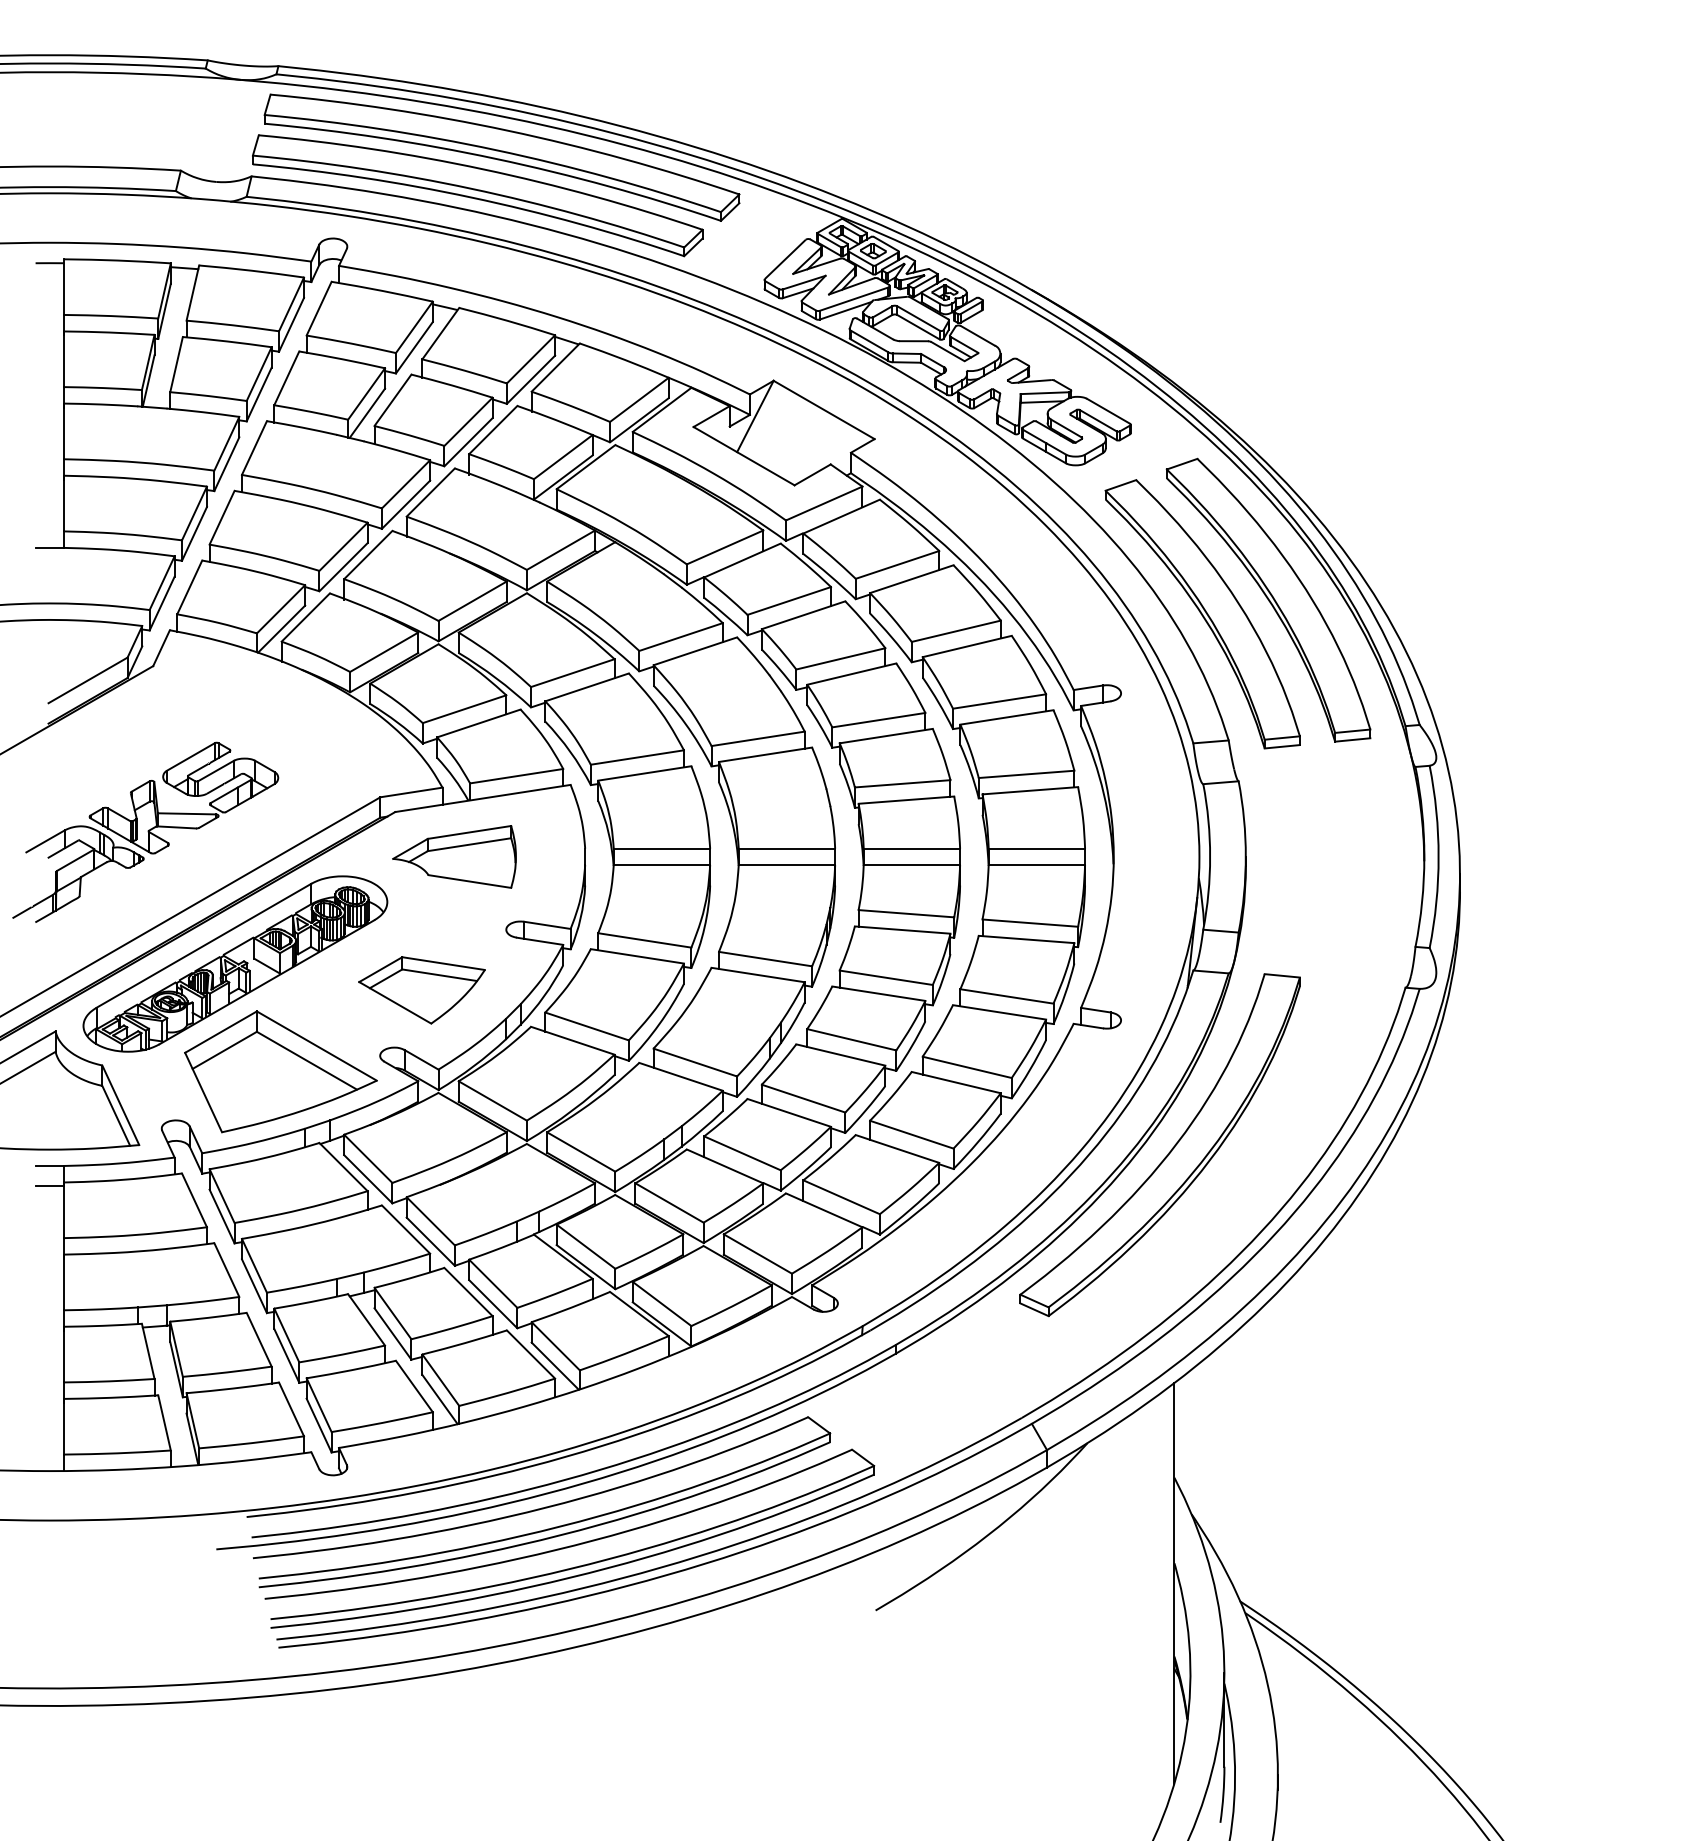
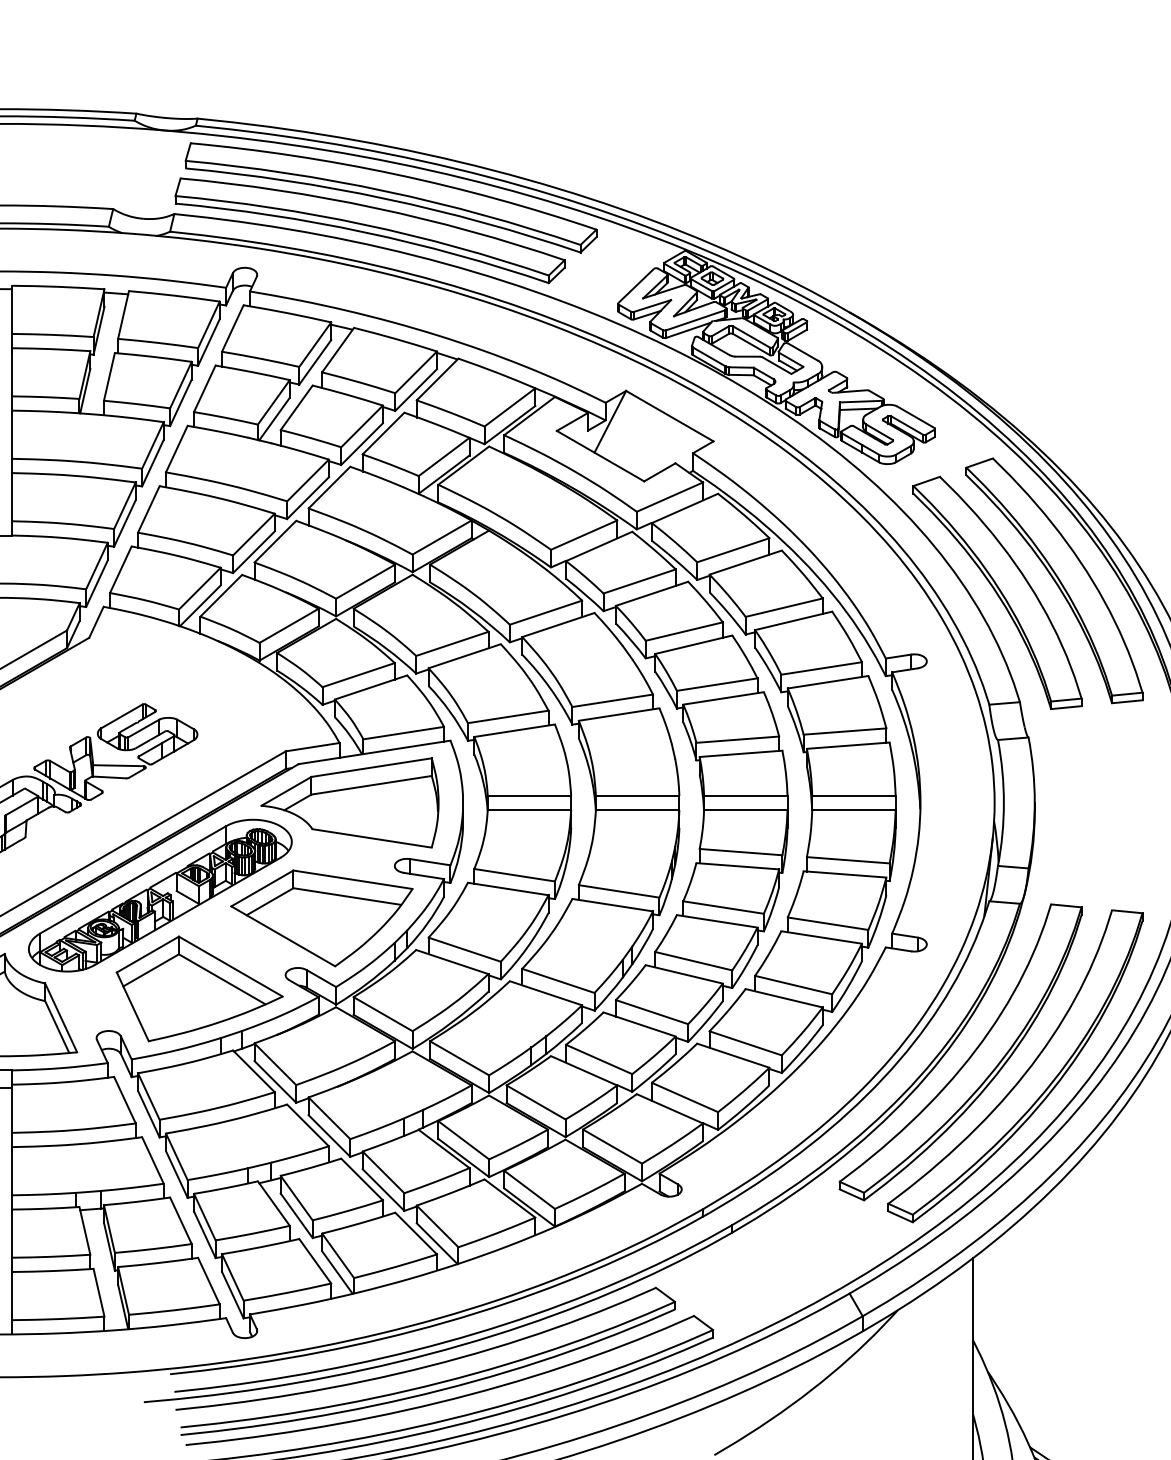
part: (454, 856) -> (349, 802), size x1.67
part: (421, 990) -> (321, 918), size x1.67
part: (1233, 1169) -> (1024, 1073), added

